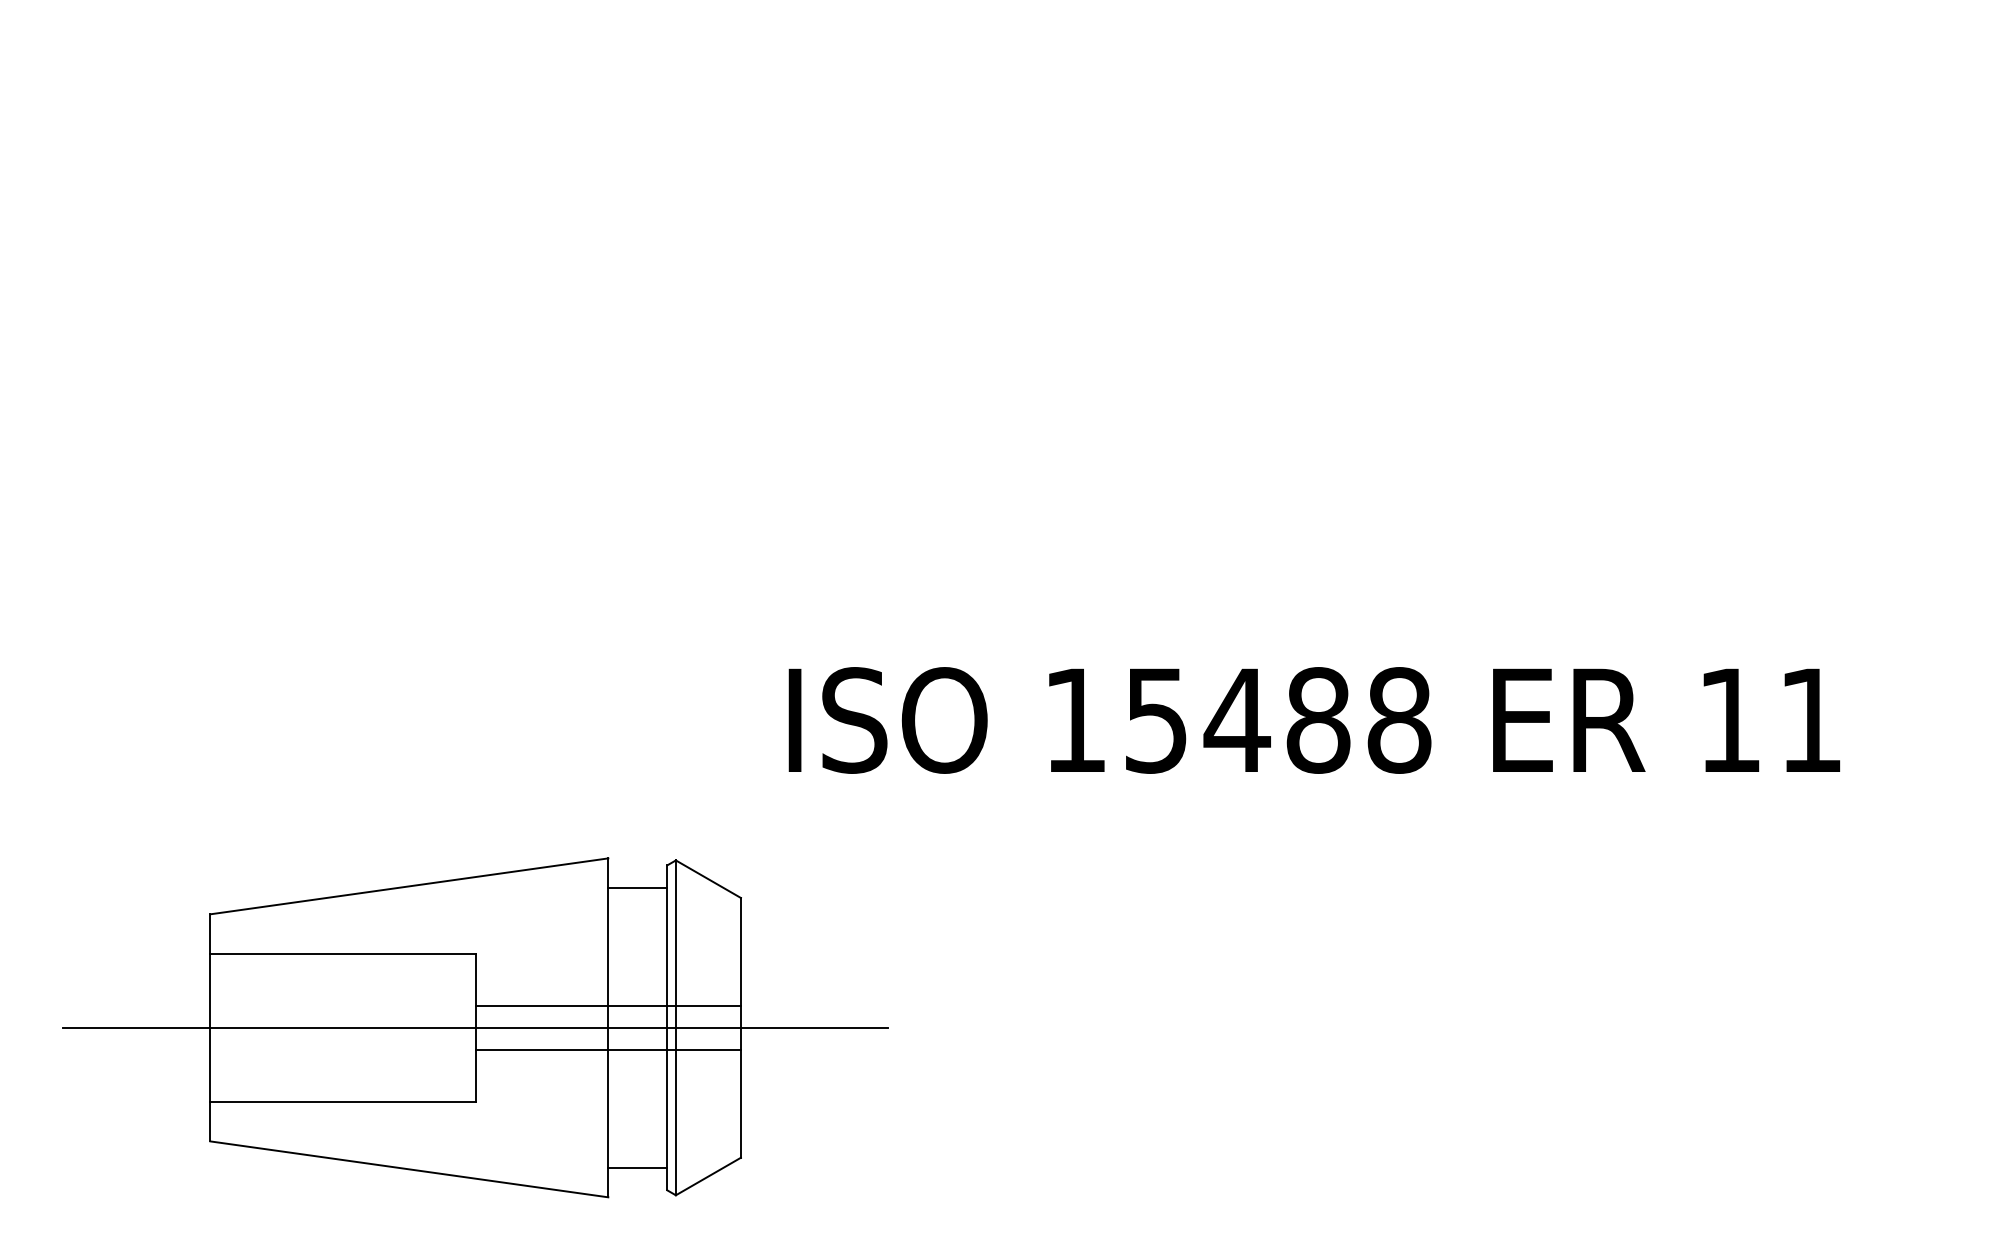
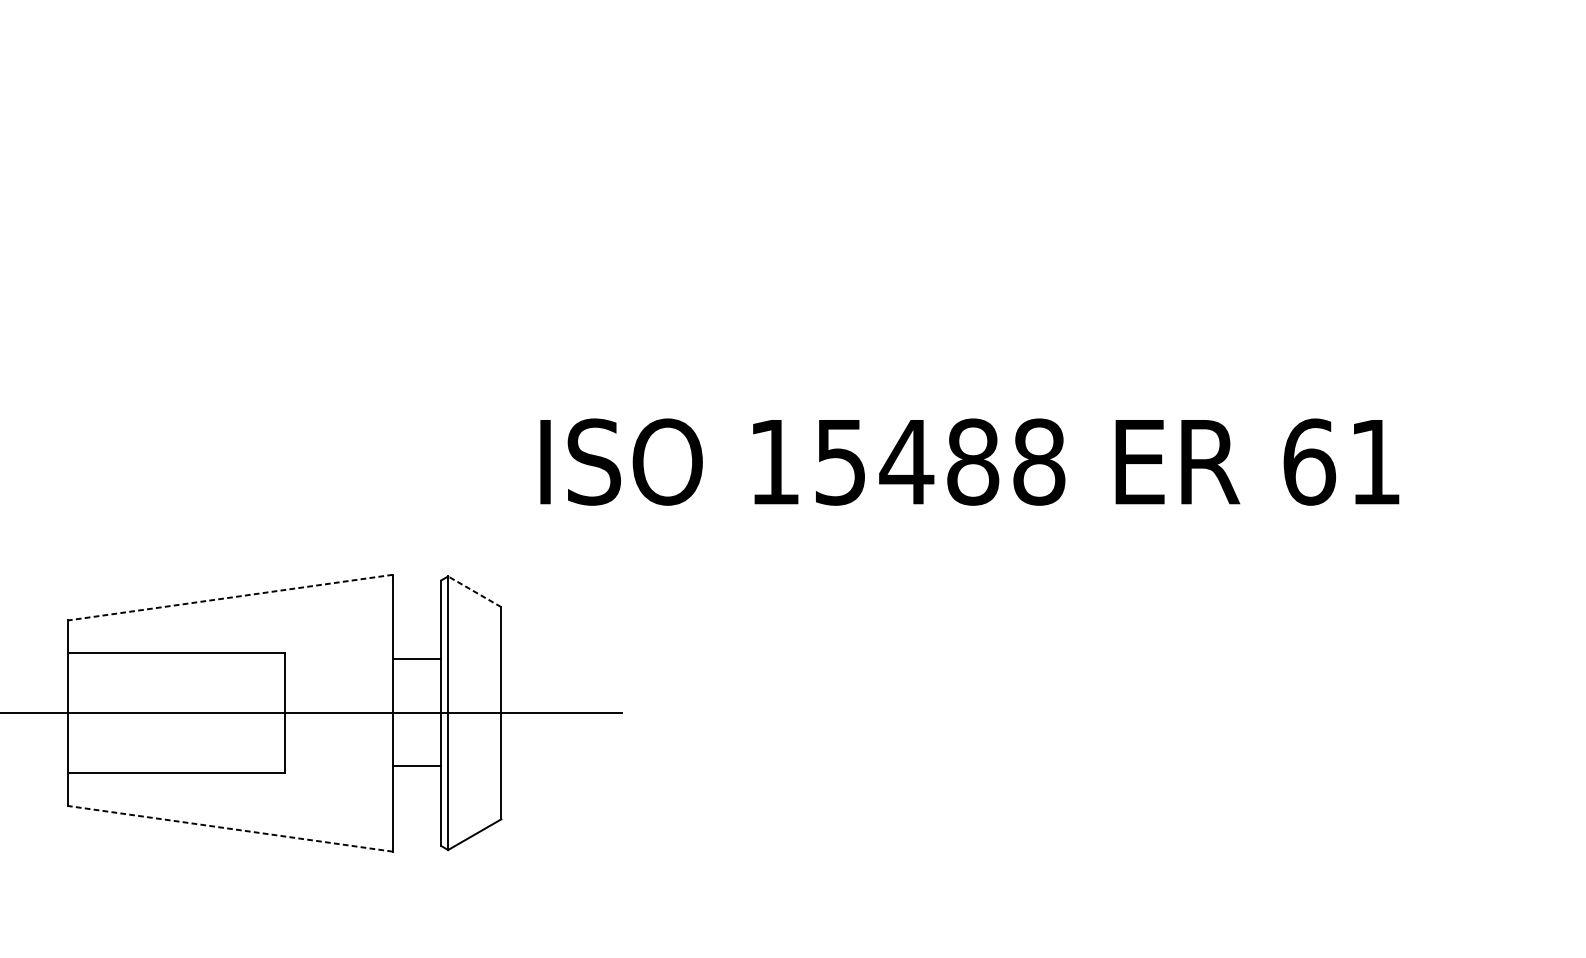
text: (1730, 720) -> (1309, 462), 11 -> 61
line: (708, 879) -> (474, 592), solid -> dashed
line: (409, 886) -> (230, 597), solid -> dashed
line: (637, 887) -> (416, 658), moved
line: (607, 1005) -> (392, 694), removed
line: (607, 1049) -> (392, 730), removed
line: (637, 1167) -> (416, 766), moved
line: (409, 1169) -> (230, 828), solid -> dashed

